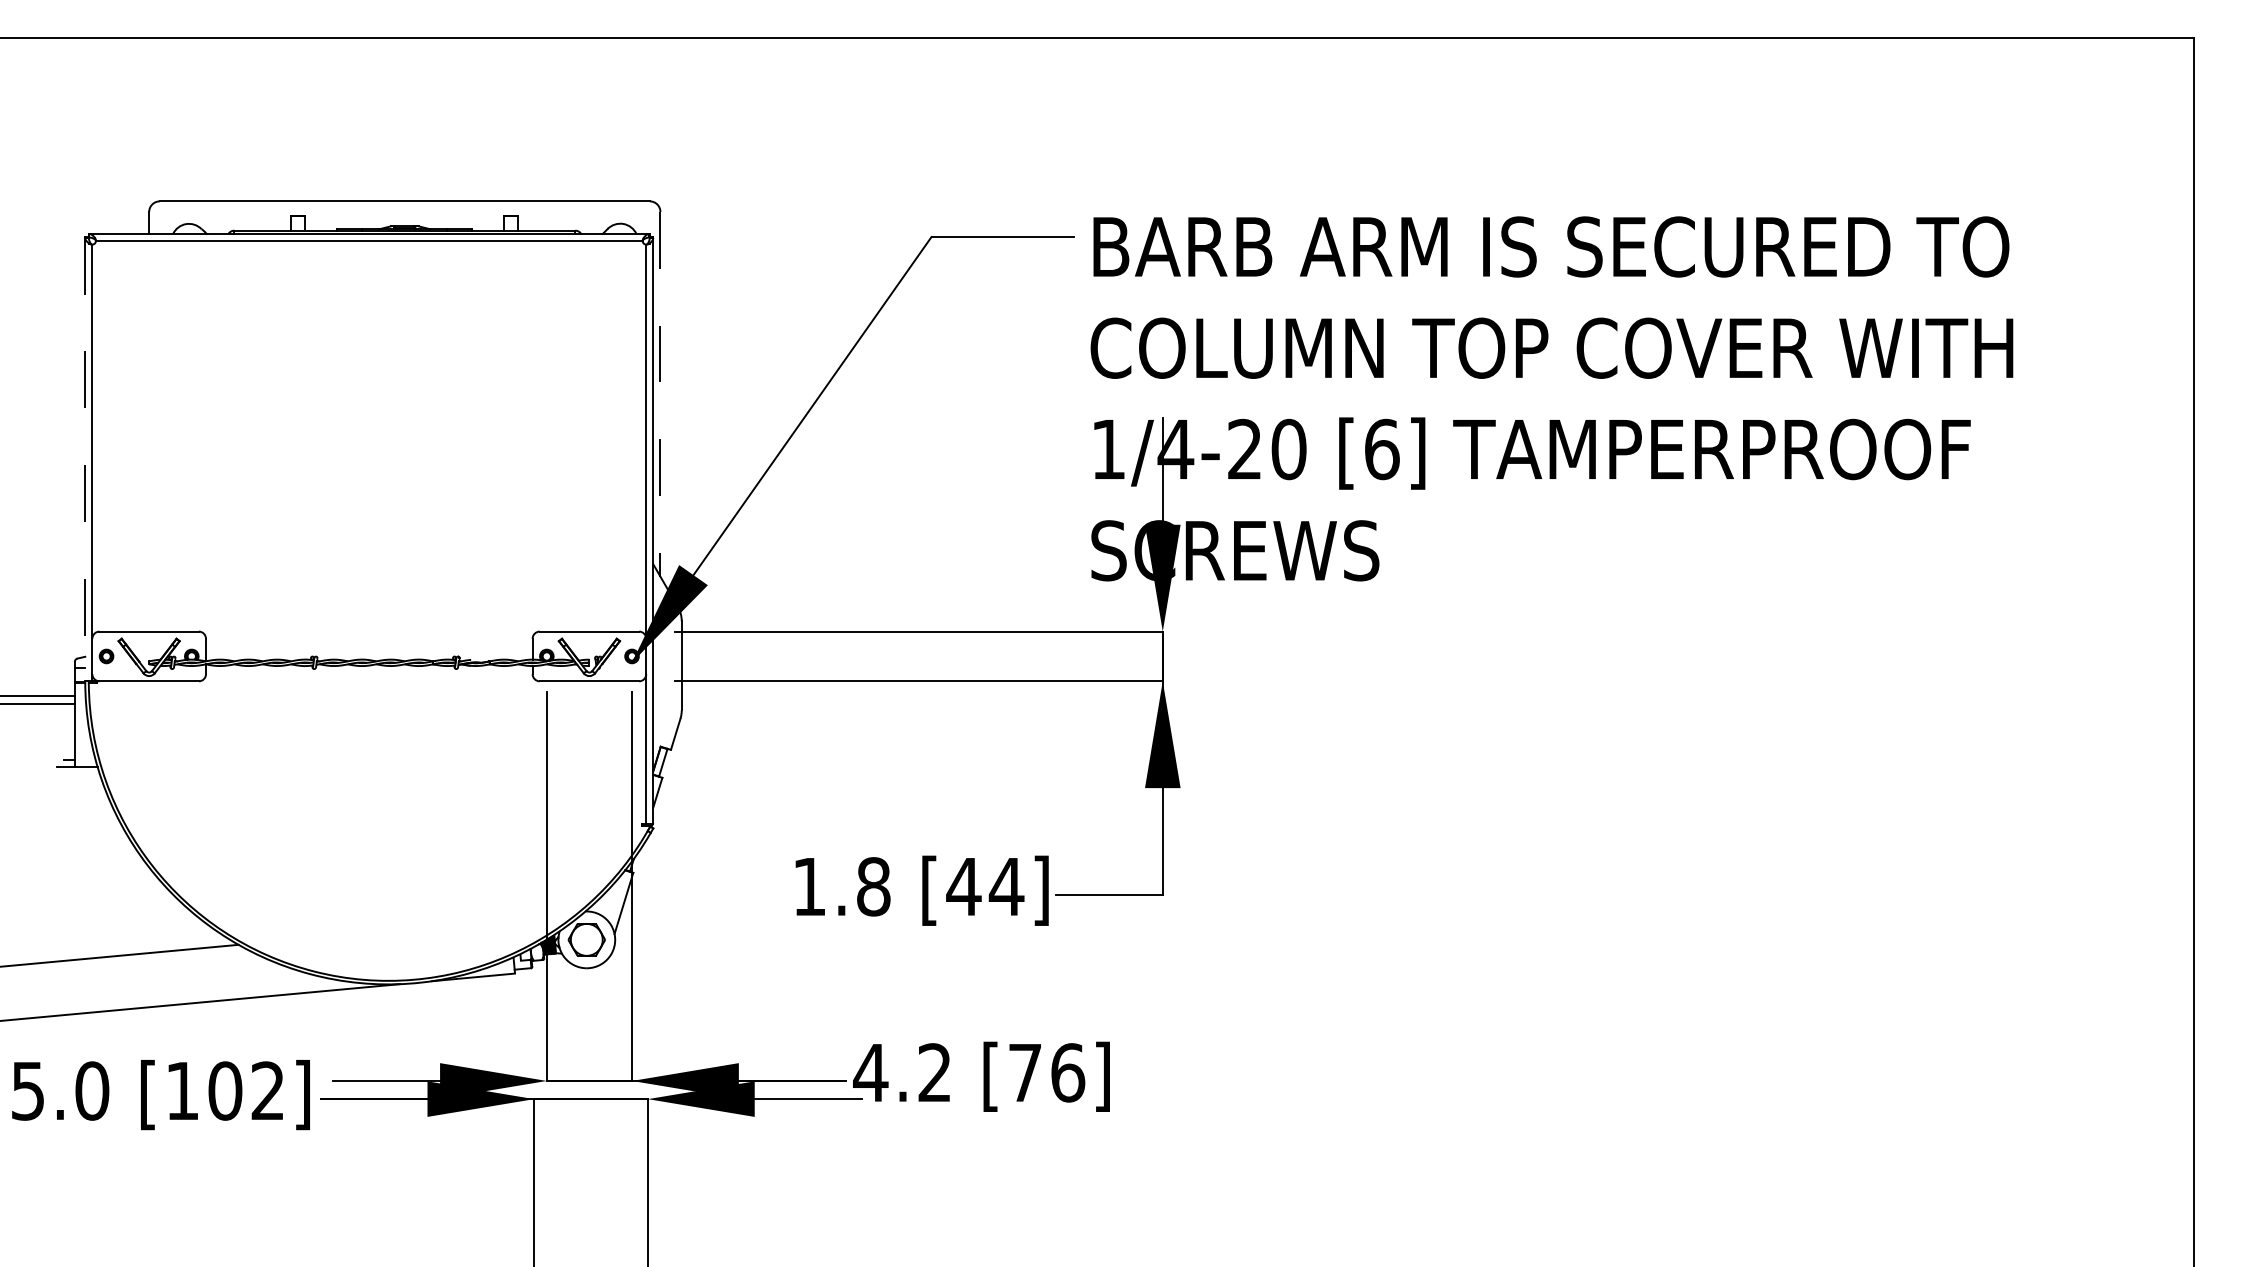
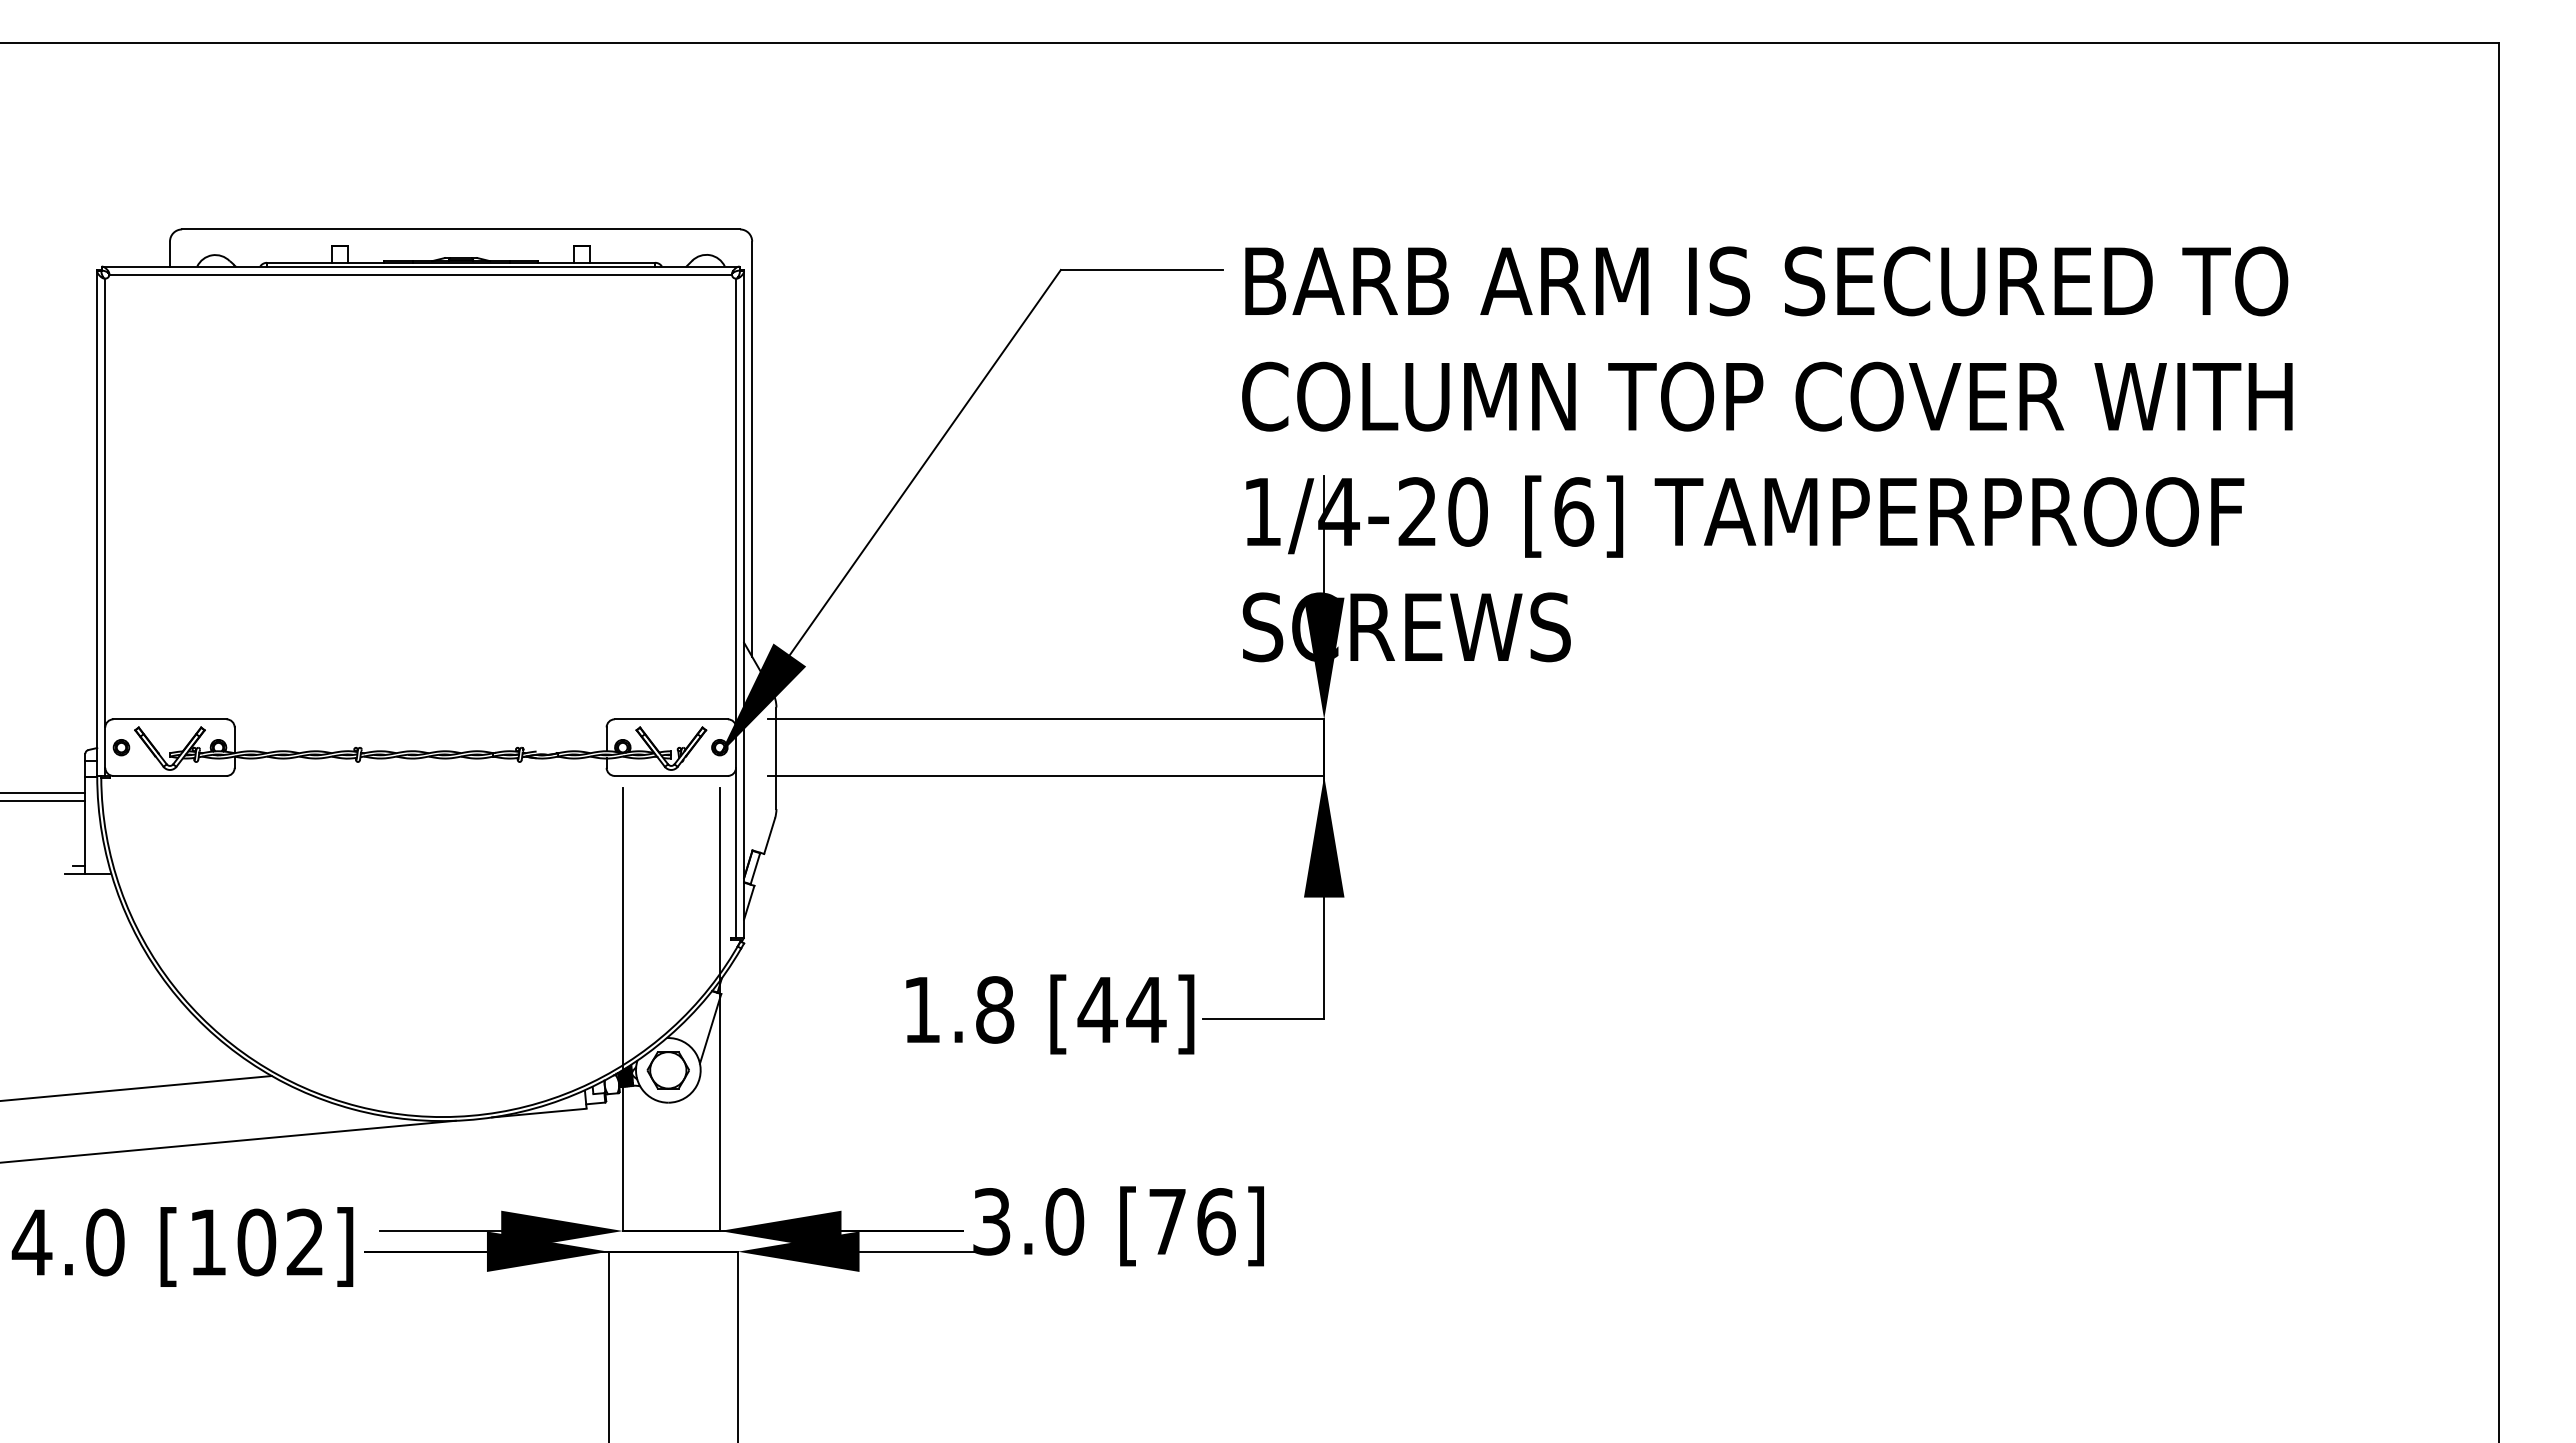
line: (660, 394) -> (752, 449), dashed -> solid
line: (85, 459) -> (97, 523), dashed -> solid
text: (902, 1072) -> (1027, 1221), 4.2 -> 3.0
text: (27, 1091) -> (31, 1242), 5.0 -> 4.0

